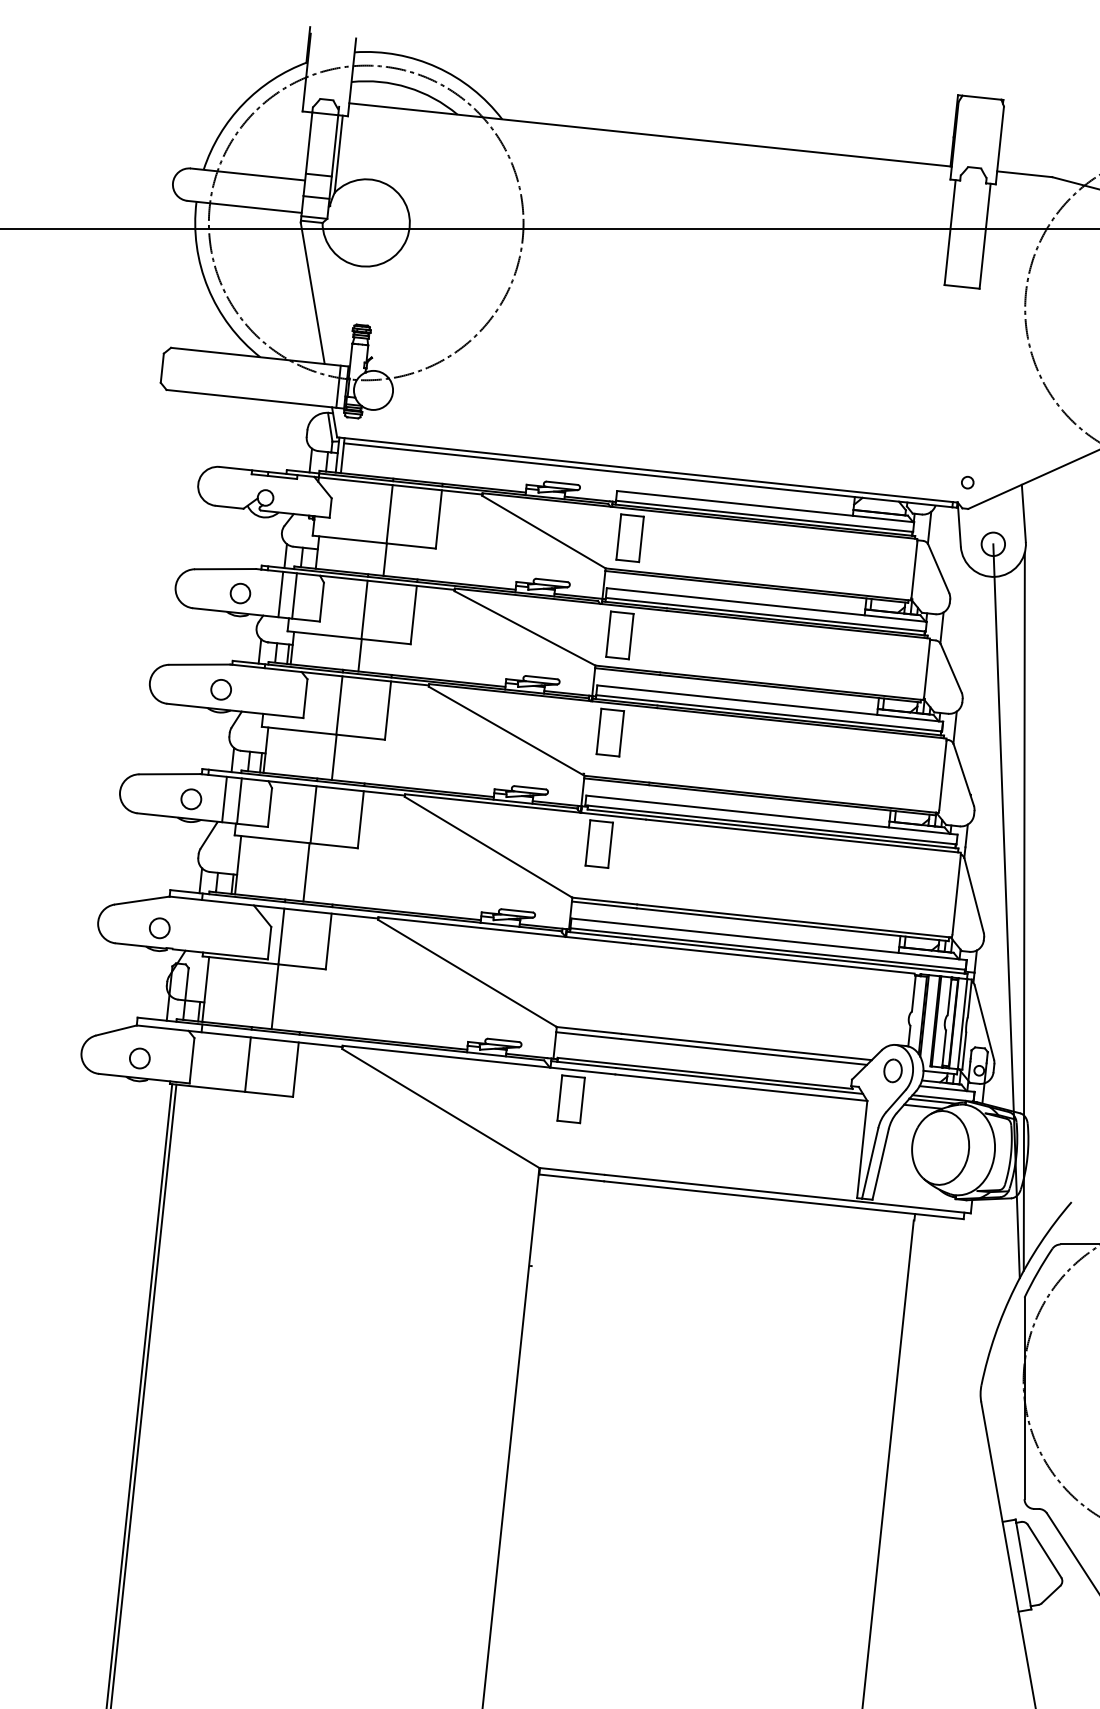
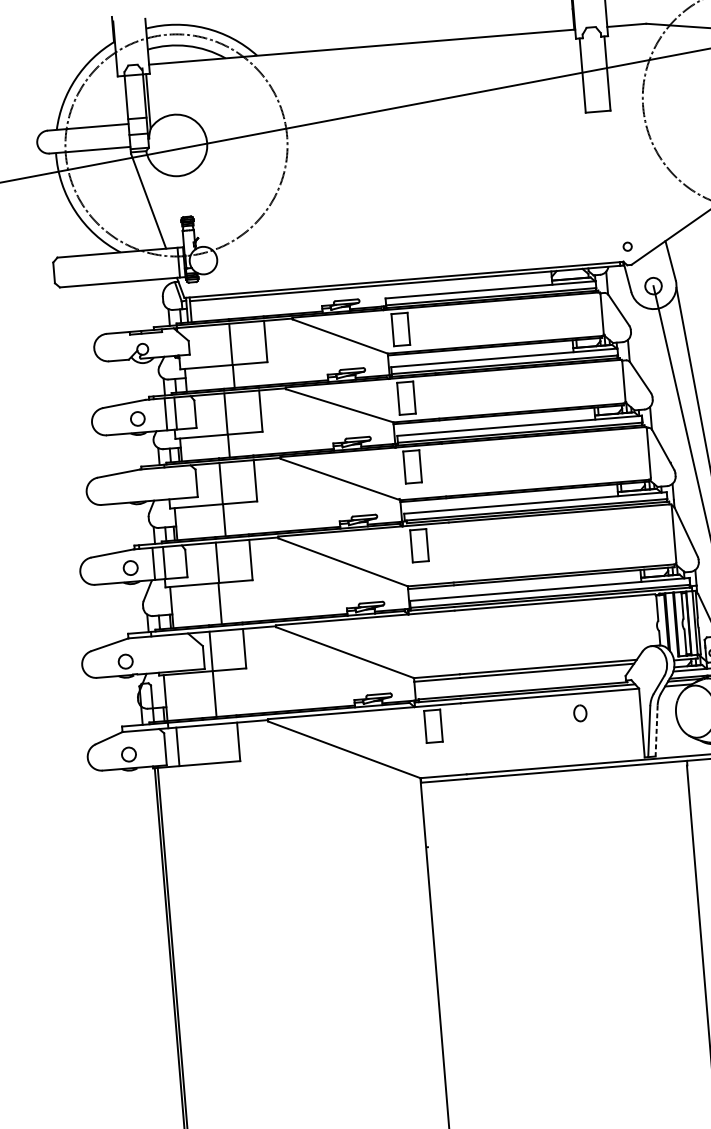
circle: (220, 689) -> (136, 488), removed
line: (247, 1064) -> (177, 746), moved
part: (892, 1070) -> (579, 713), moved
line: (880, 1165) -> (656, 731), solid -> dashed

